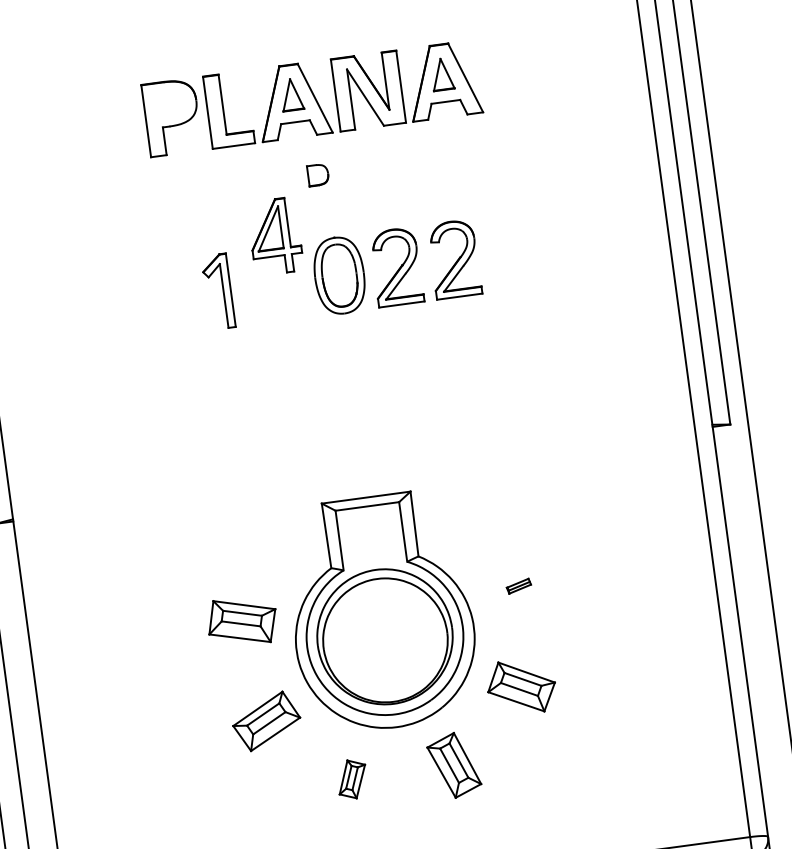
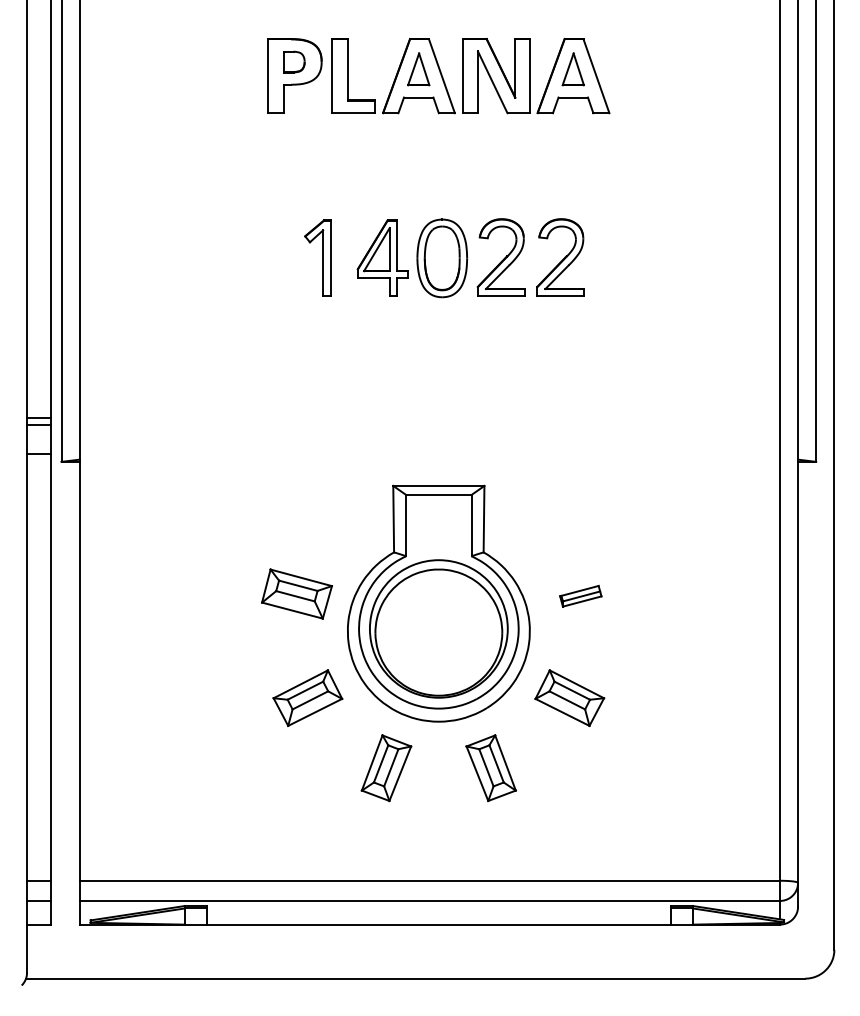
part: (318, 174) -> (294, 61), moved
part: (274, 235) -> (382, 257), moved
part: (518, 585) -> (580, 595), size x1.67
part: (352, 779) -> (386, 768), size x1.67

